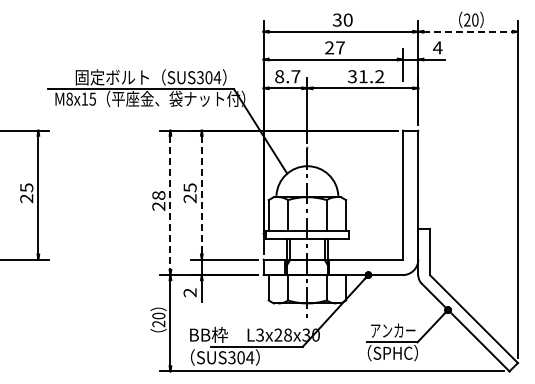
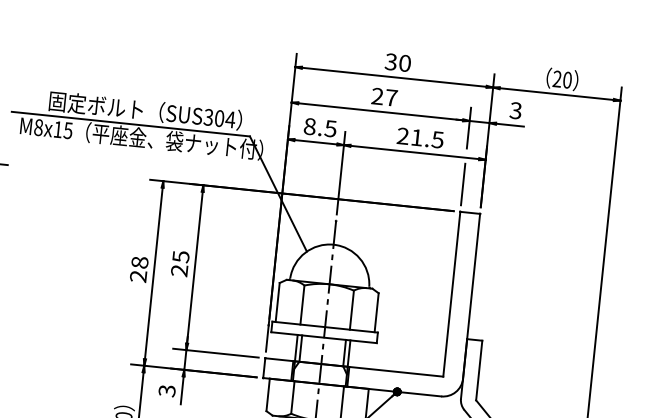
line: (468, 31) -> (557, 93), dashed -> solid
text: (437, 47) -> (515, 110), 4 -> 3
text: (295, 76) -> (330, 128), 8.7 -> 8.5
text: (365, 76) -> (419, 137), 31.2 -> 21.5
line: (402, 109) -> (462, 184), added
line: (201, 195) -> (194, 268), dashed -> solid
line: (170, 203) -> (153, 274), dashed -> solid
text: (190, 292) -> (167, 390), 2 -> 3

